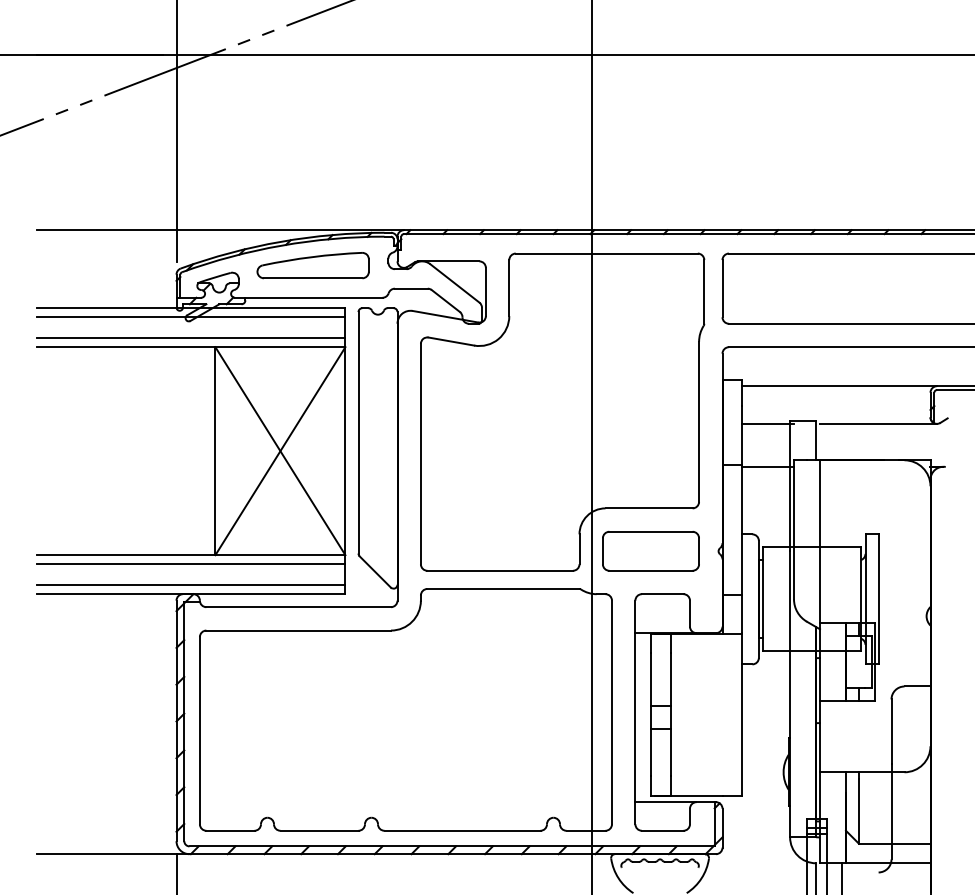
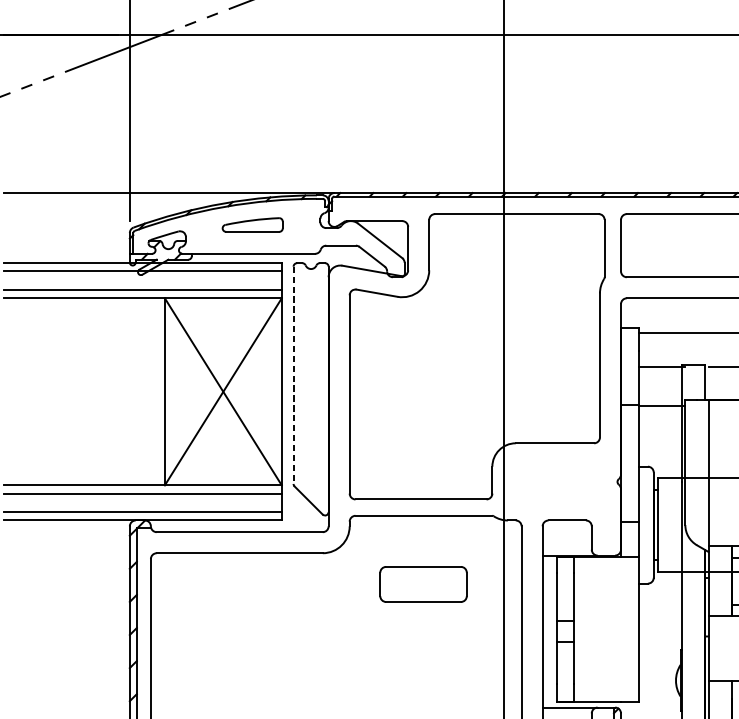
part: (312, 265) -> (252, 224), size x0.6
line: (358, 432) -> (293, 375), solid -> dashed
part: (650, 551) -> (423, 584), moved

